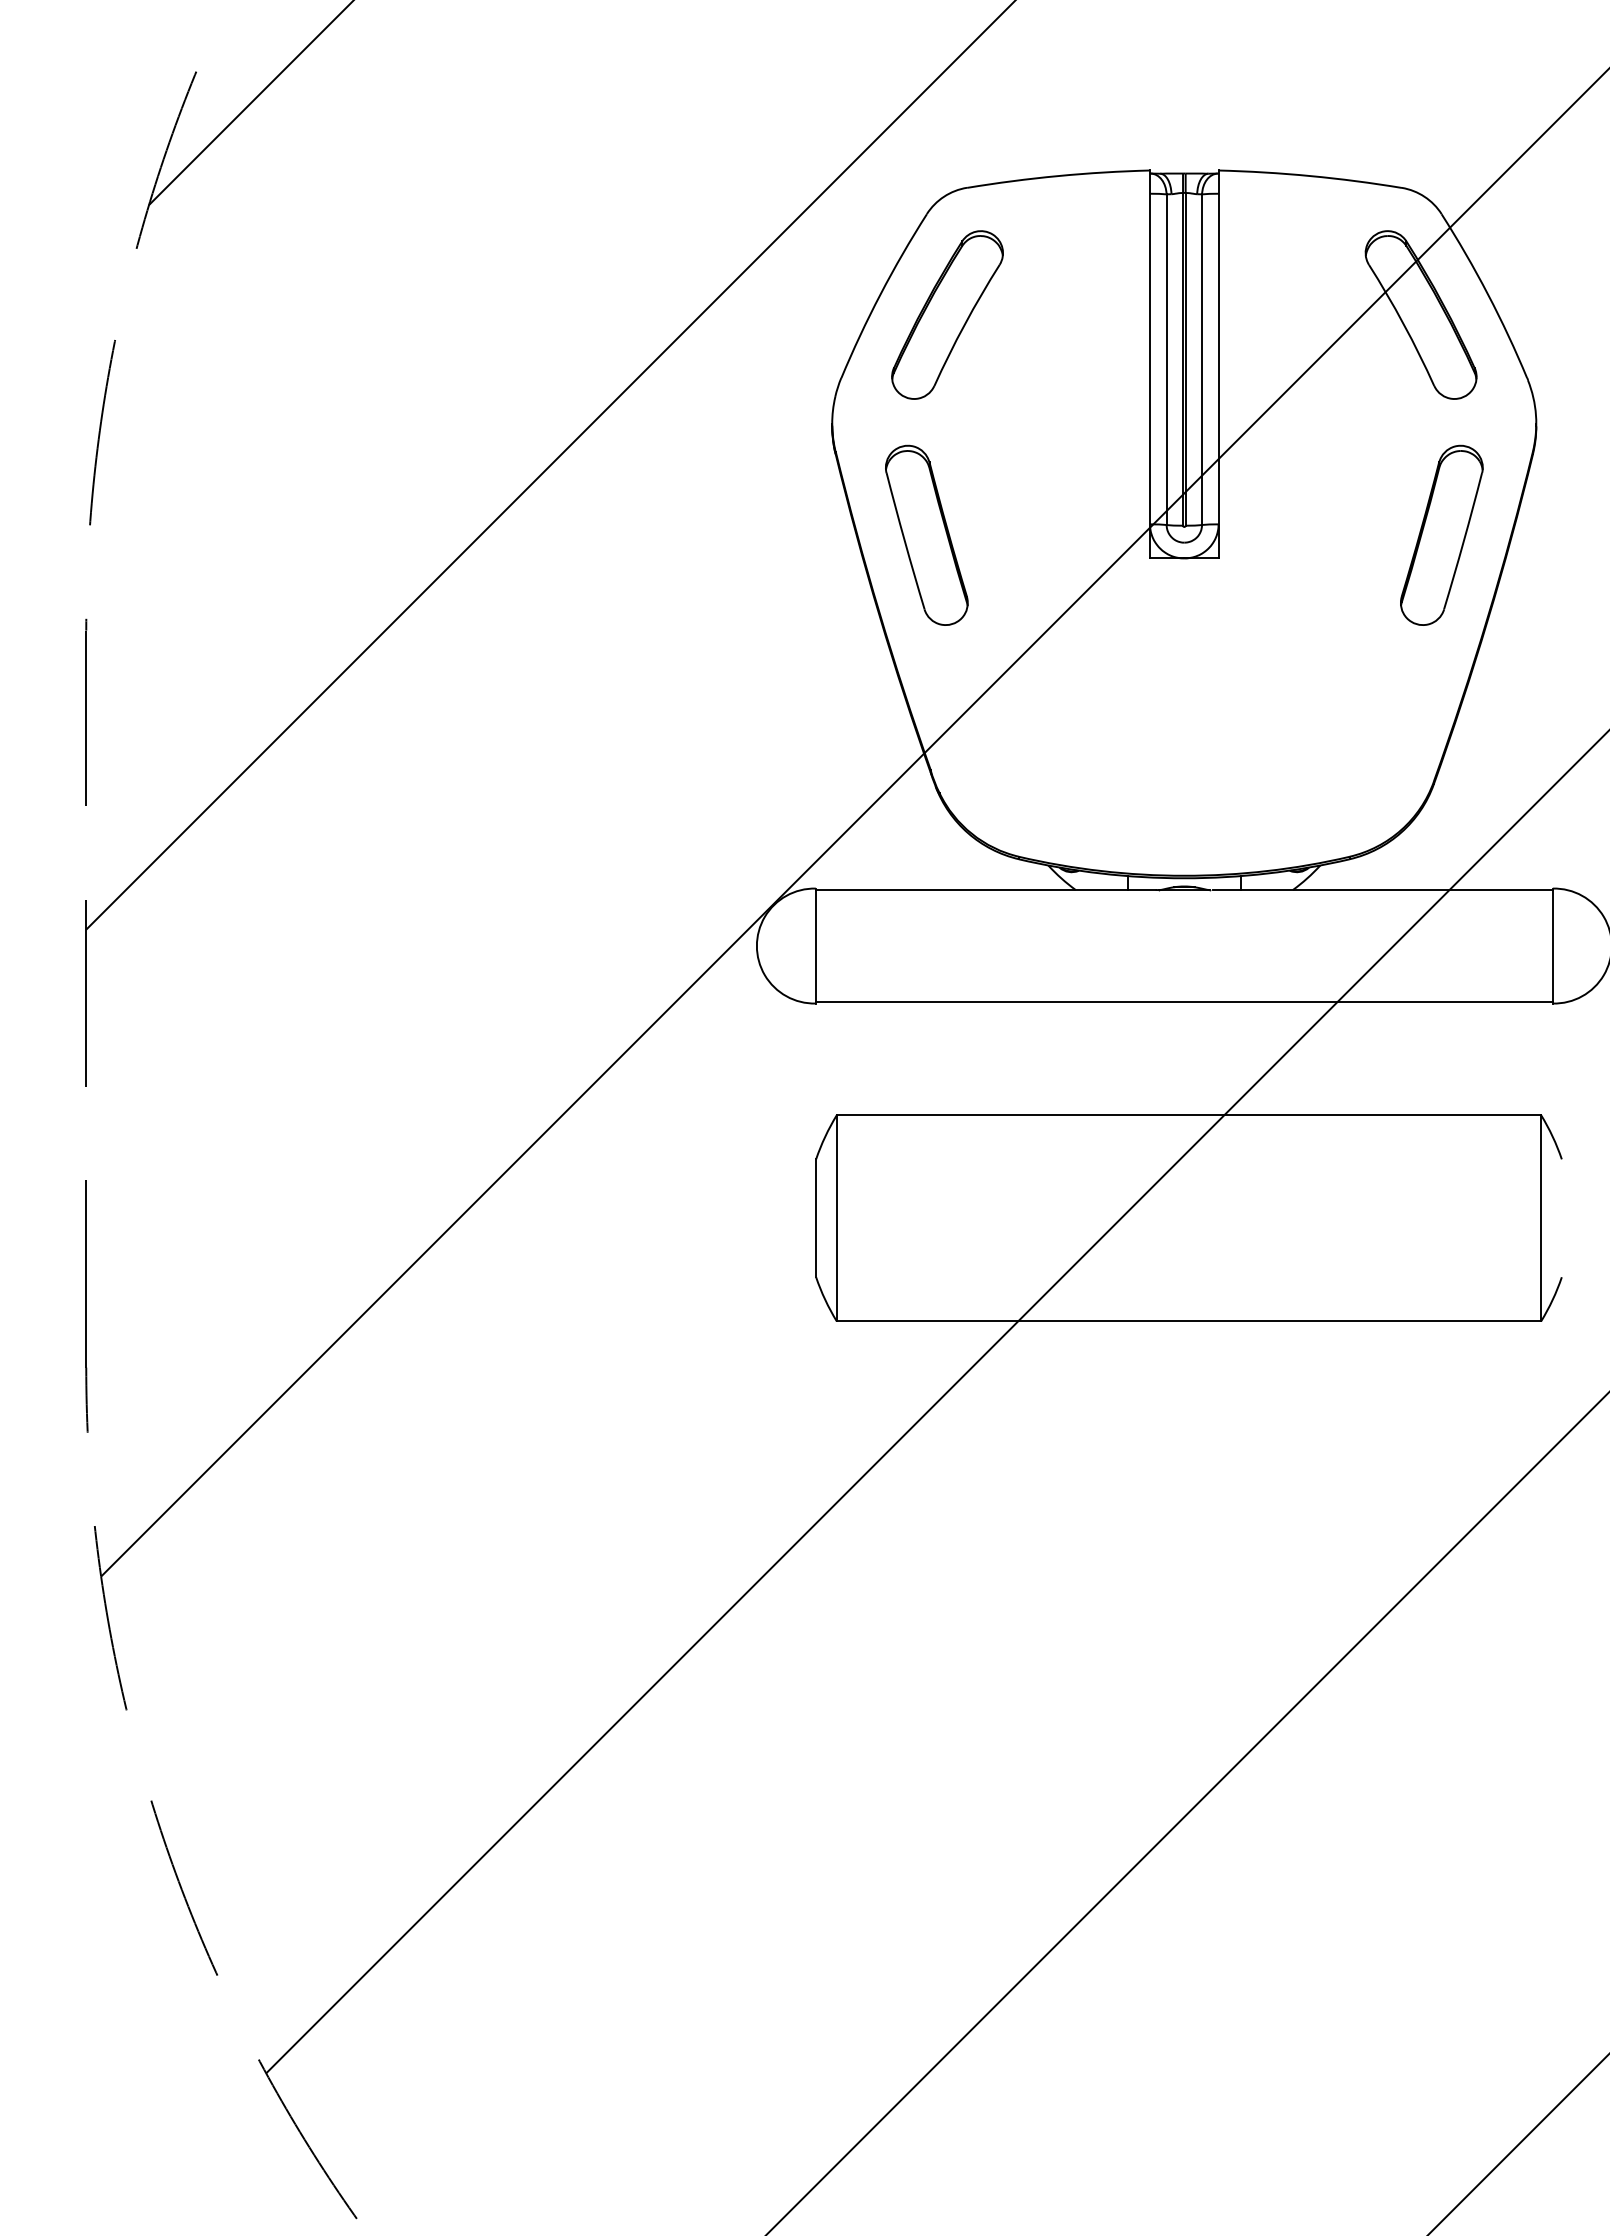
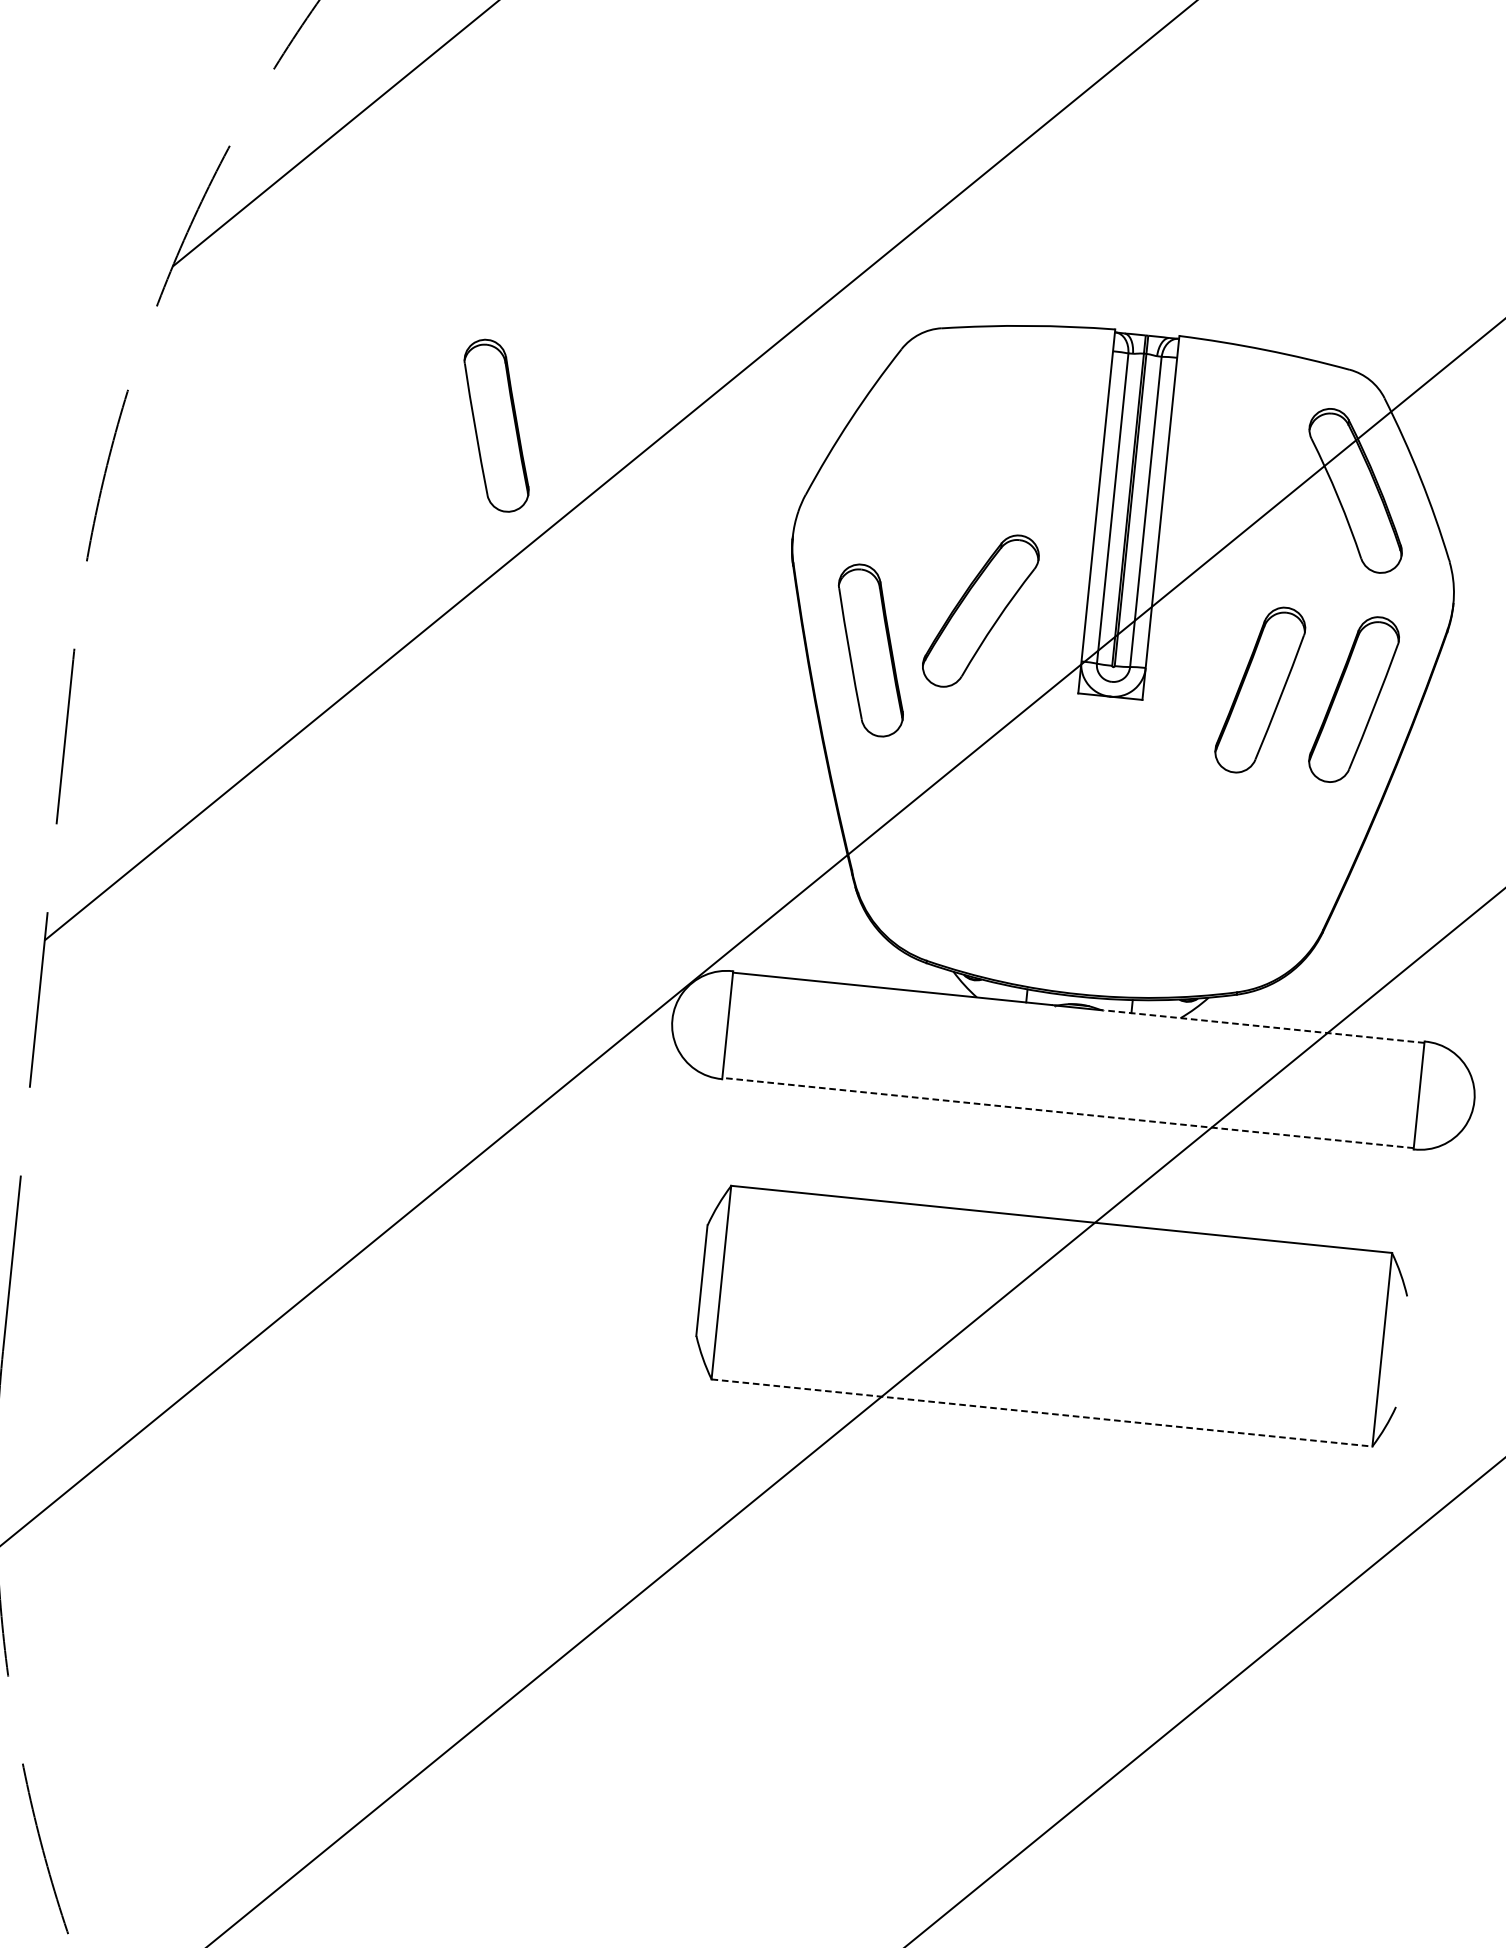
part: (947, 314) -> (980, 610), moved
part: (507, 337) -> (496, 424), added
part: (1341, 534) -> (1260, 689), added
line: (1382, 890) -> (1264, 1027), solid -> dashed
line: (1183, 1002) -> (1067, 1113), solid -> dashed
line: (1189, 1321) -> (1042, 1413), solid -> dashed

